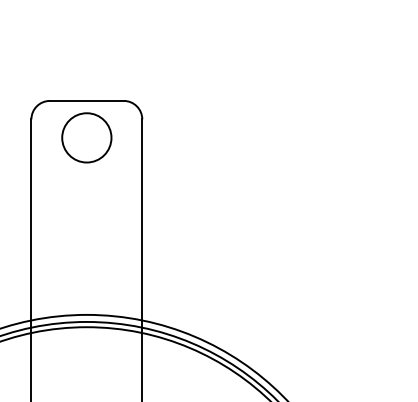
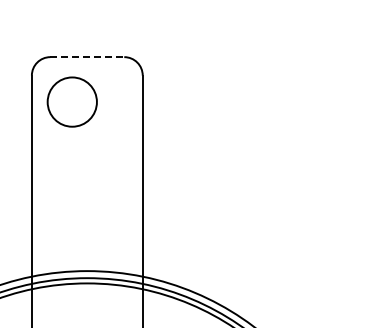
line: (86, 100) -> (86, 56), solid -> dashed
circle: (86, 137) -> (71, 101), moved

